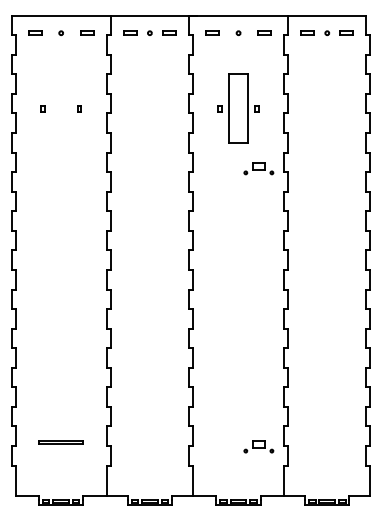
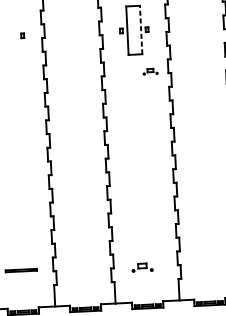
line: (248, 108) -> (141, 29), solid -> dashed
part: (258, 168) -> (150, 71), size x0.7
part: (258, 446) -> (142, 267), moved

